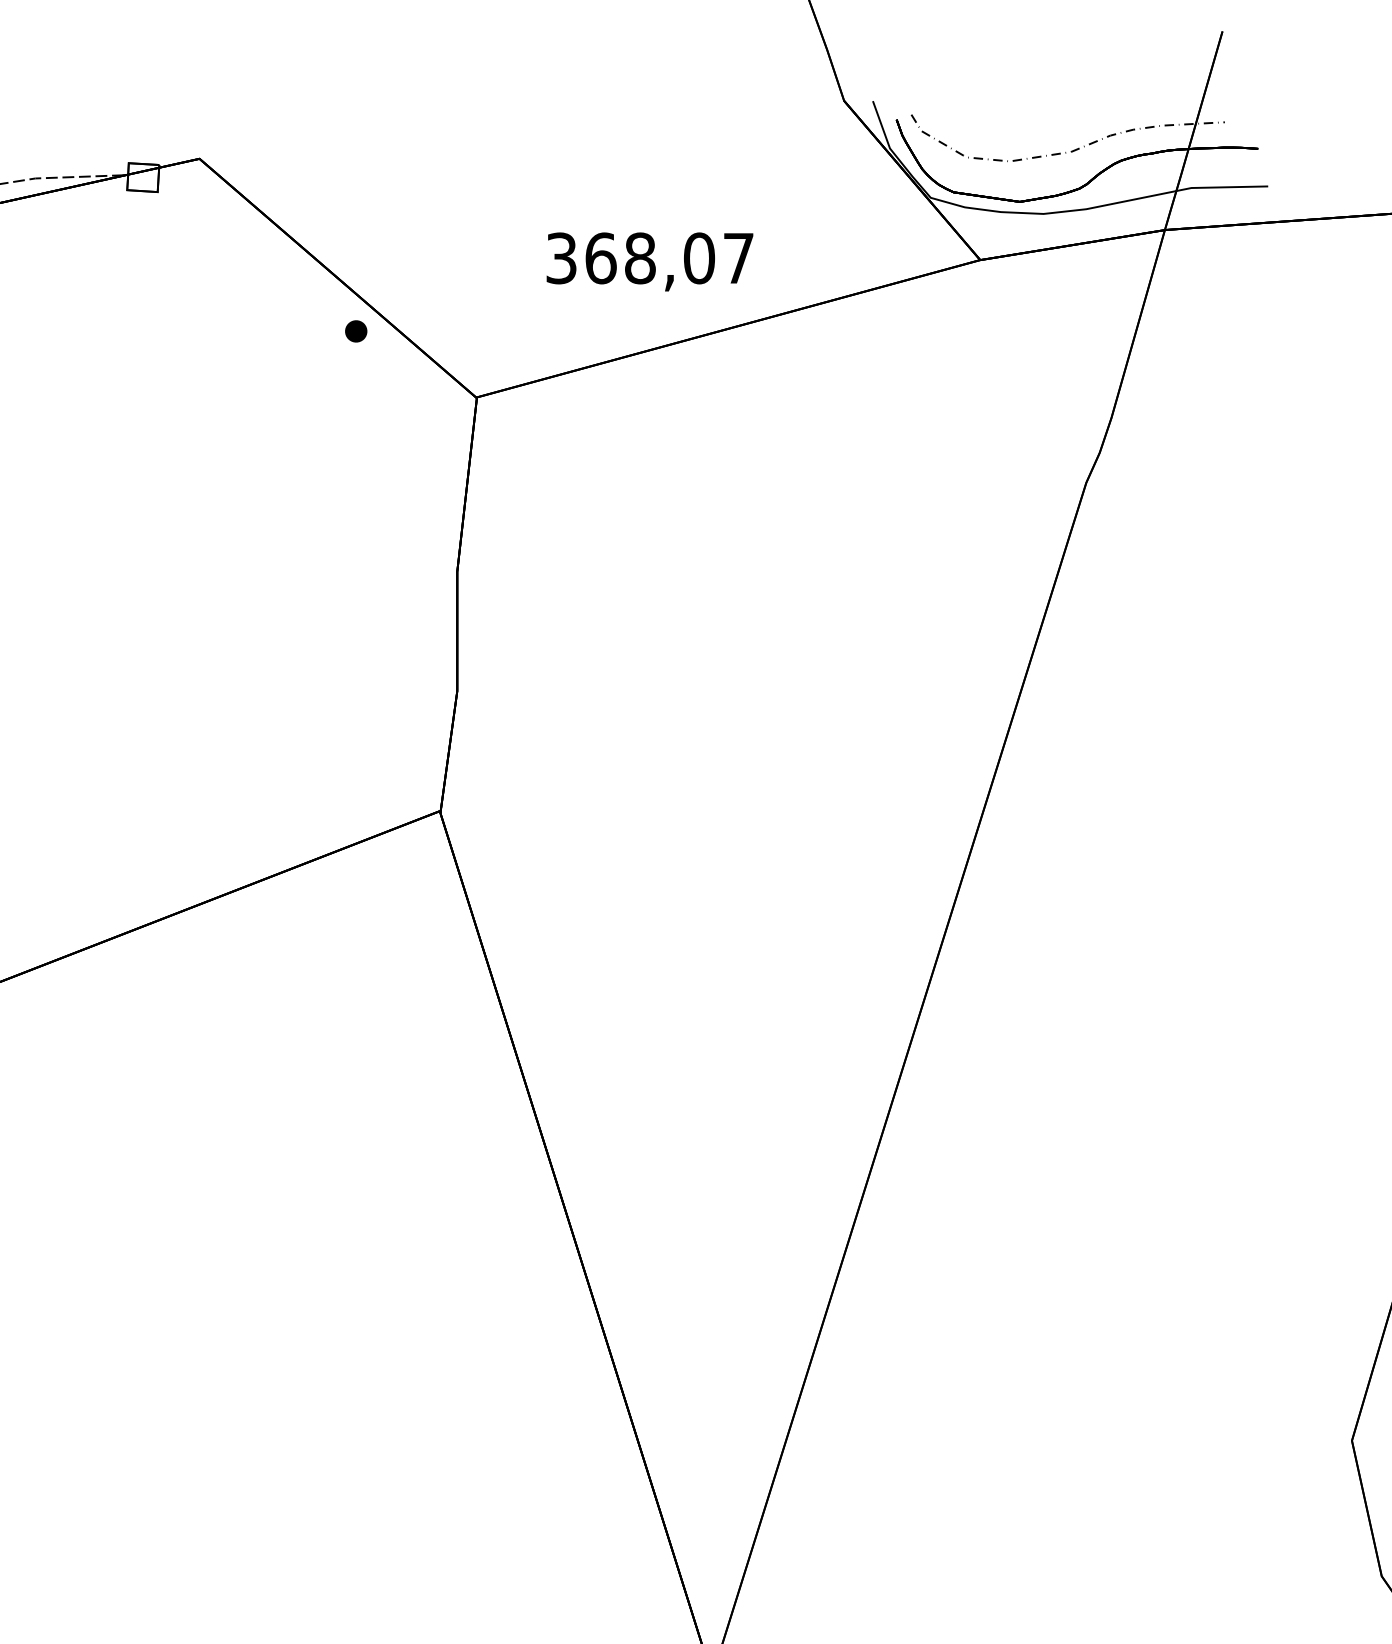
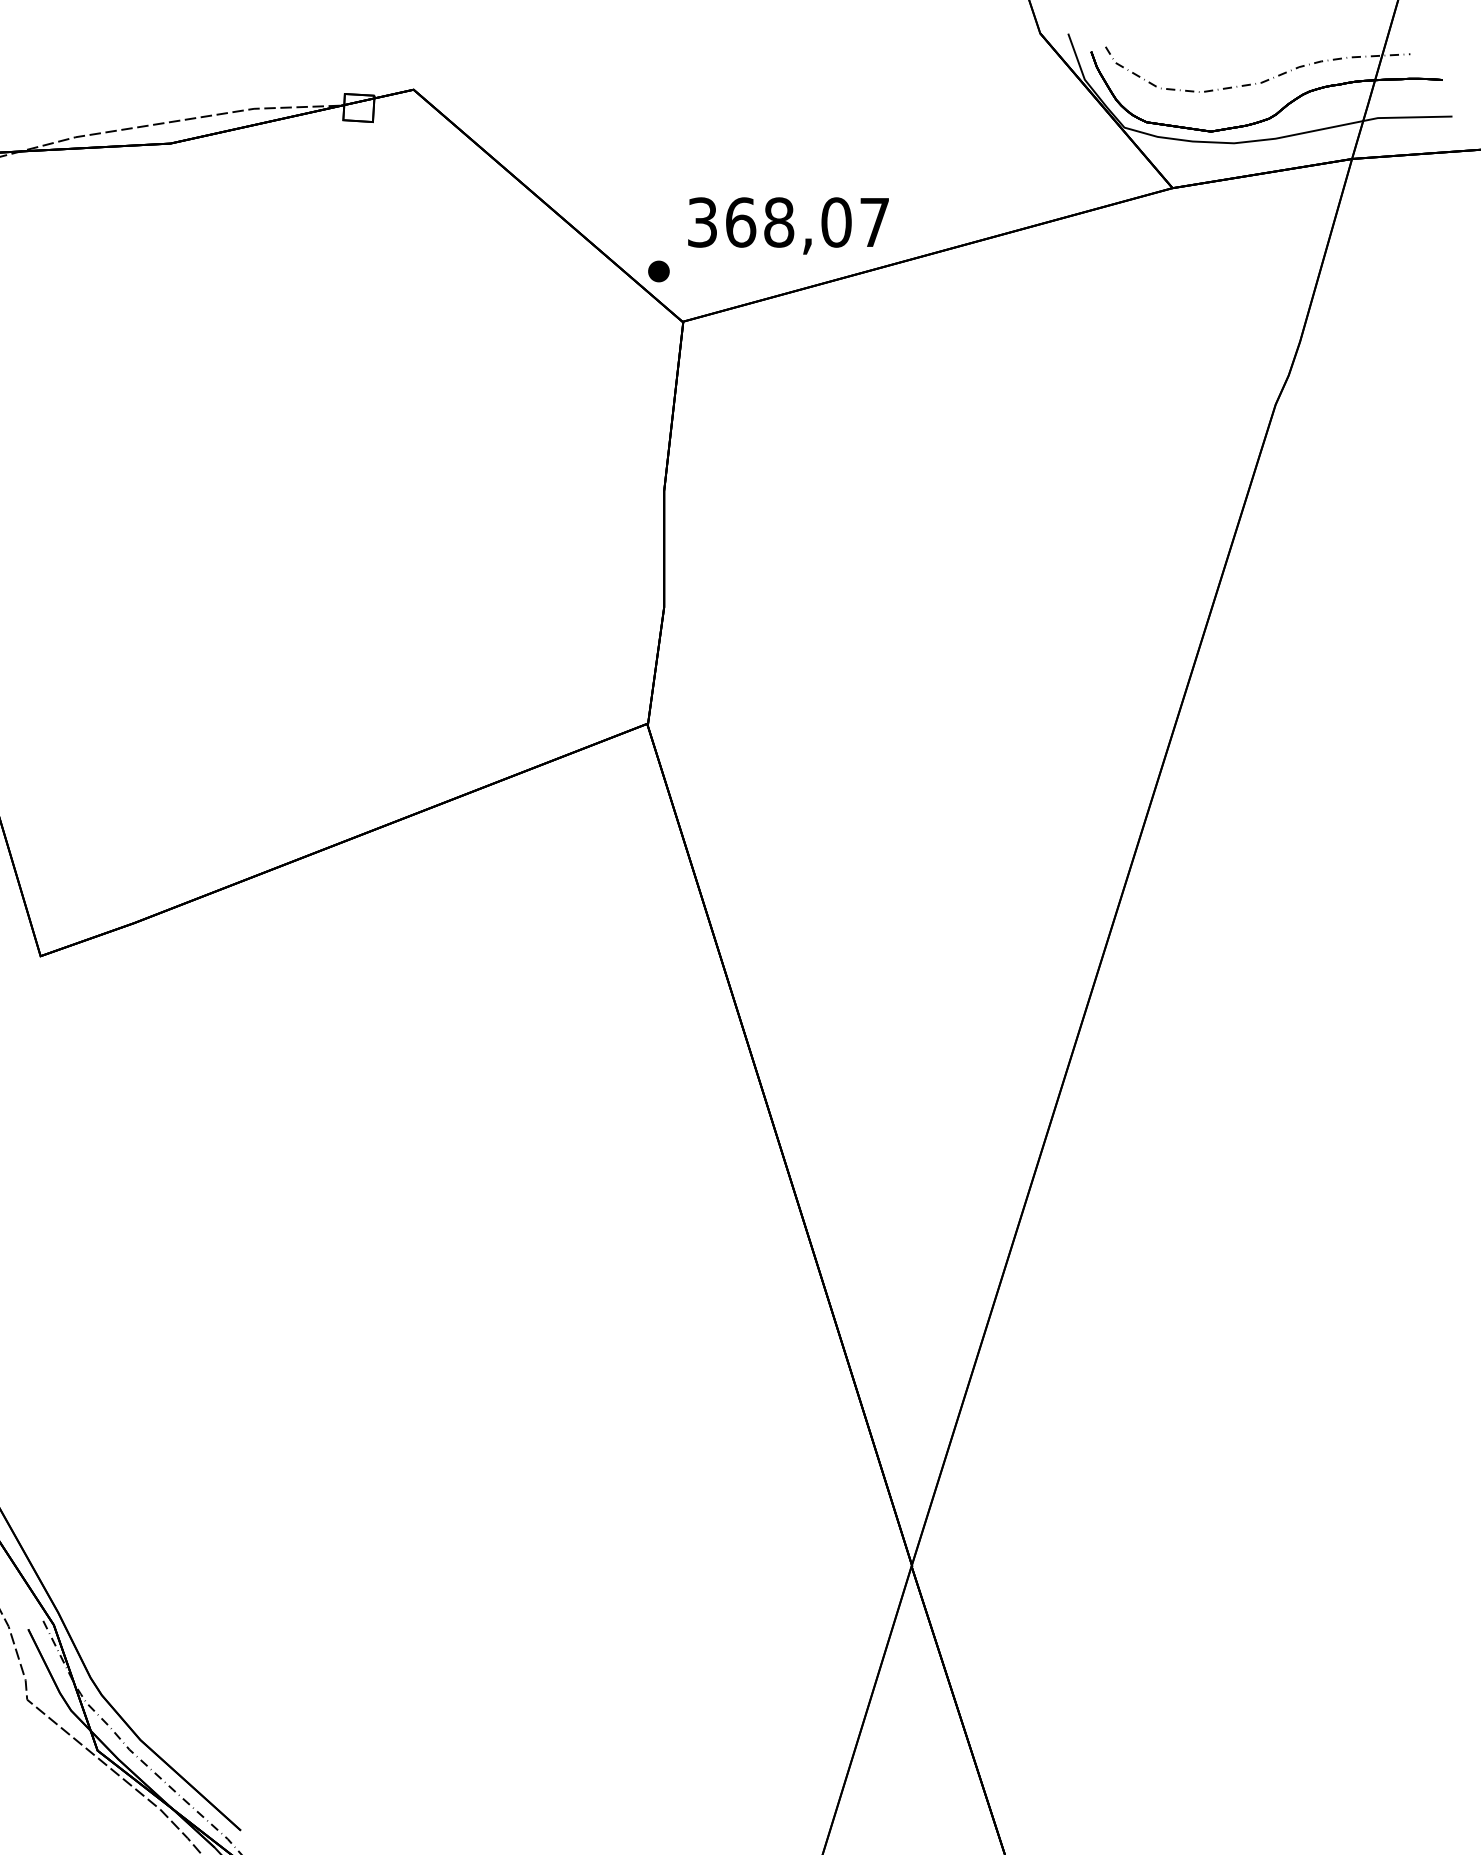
text: (649, 261) -> (788, 225), moved
part: (355, 331) -> (658, 271), moved

